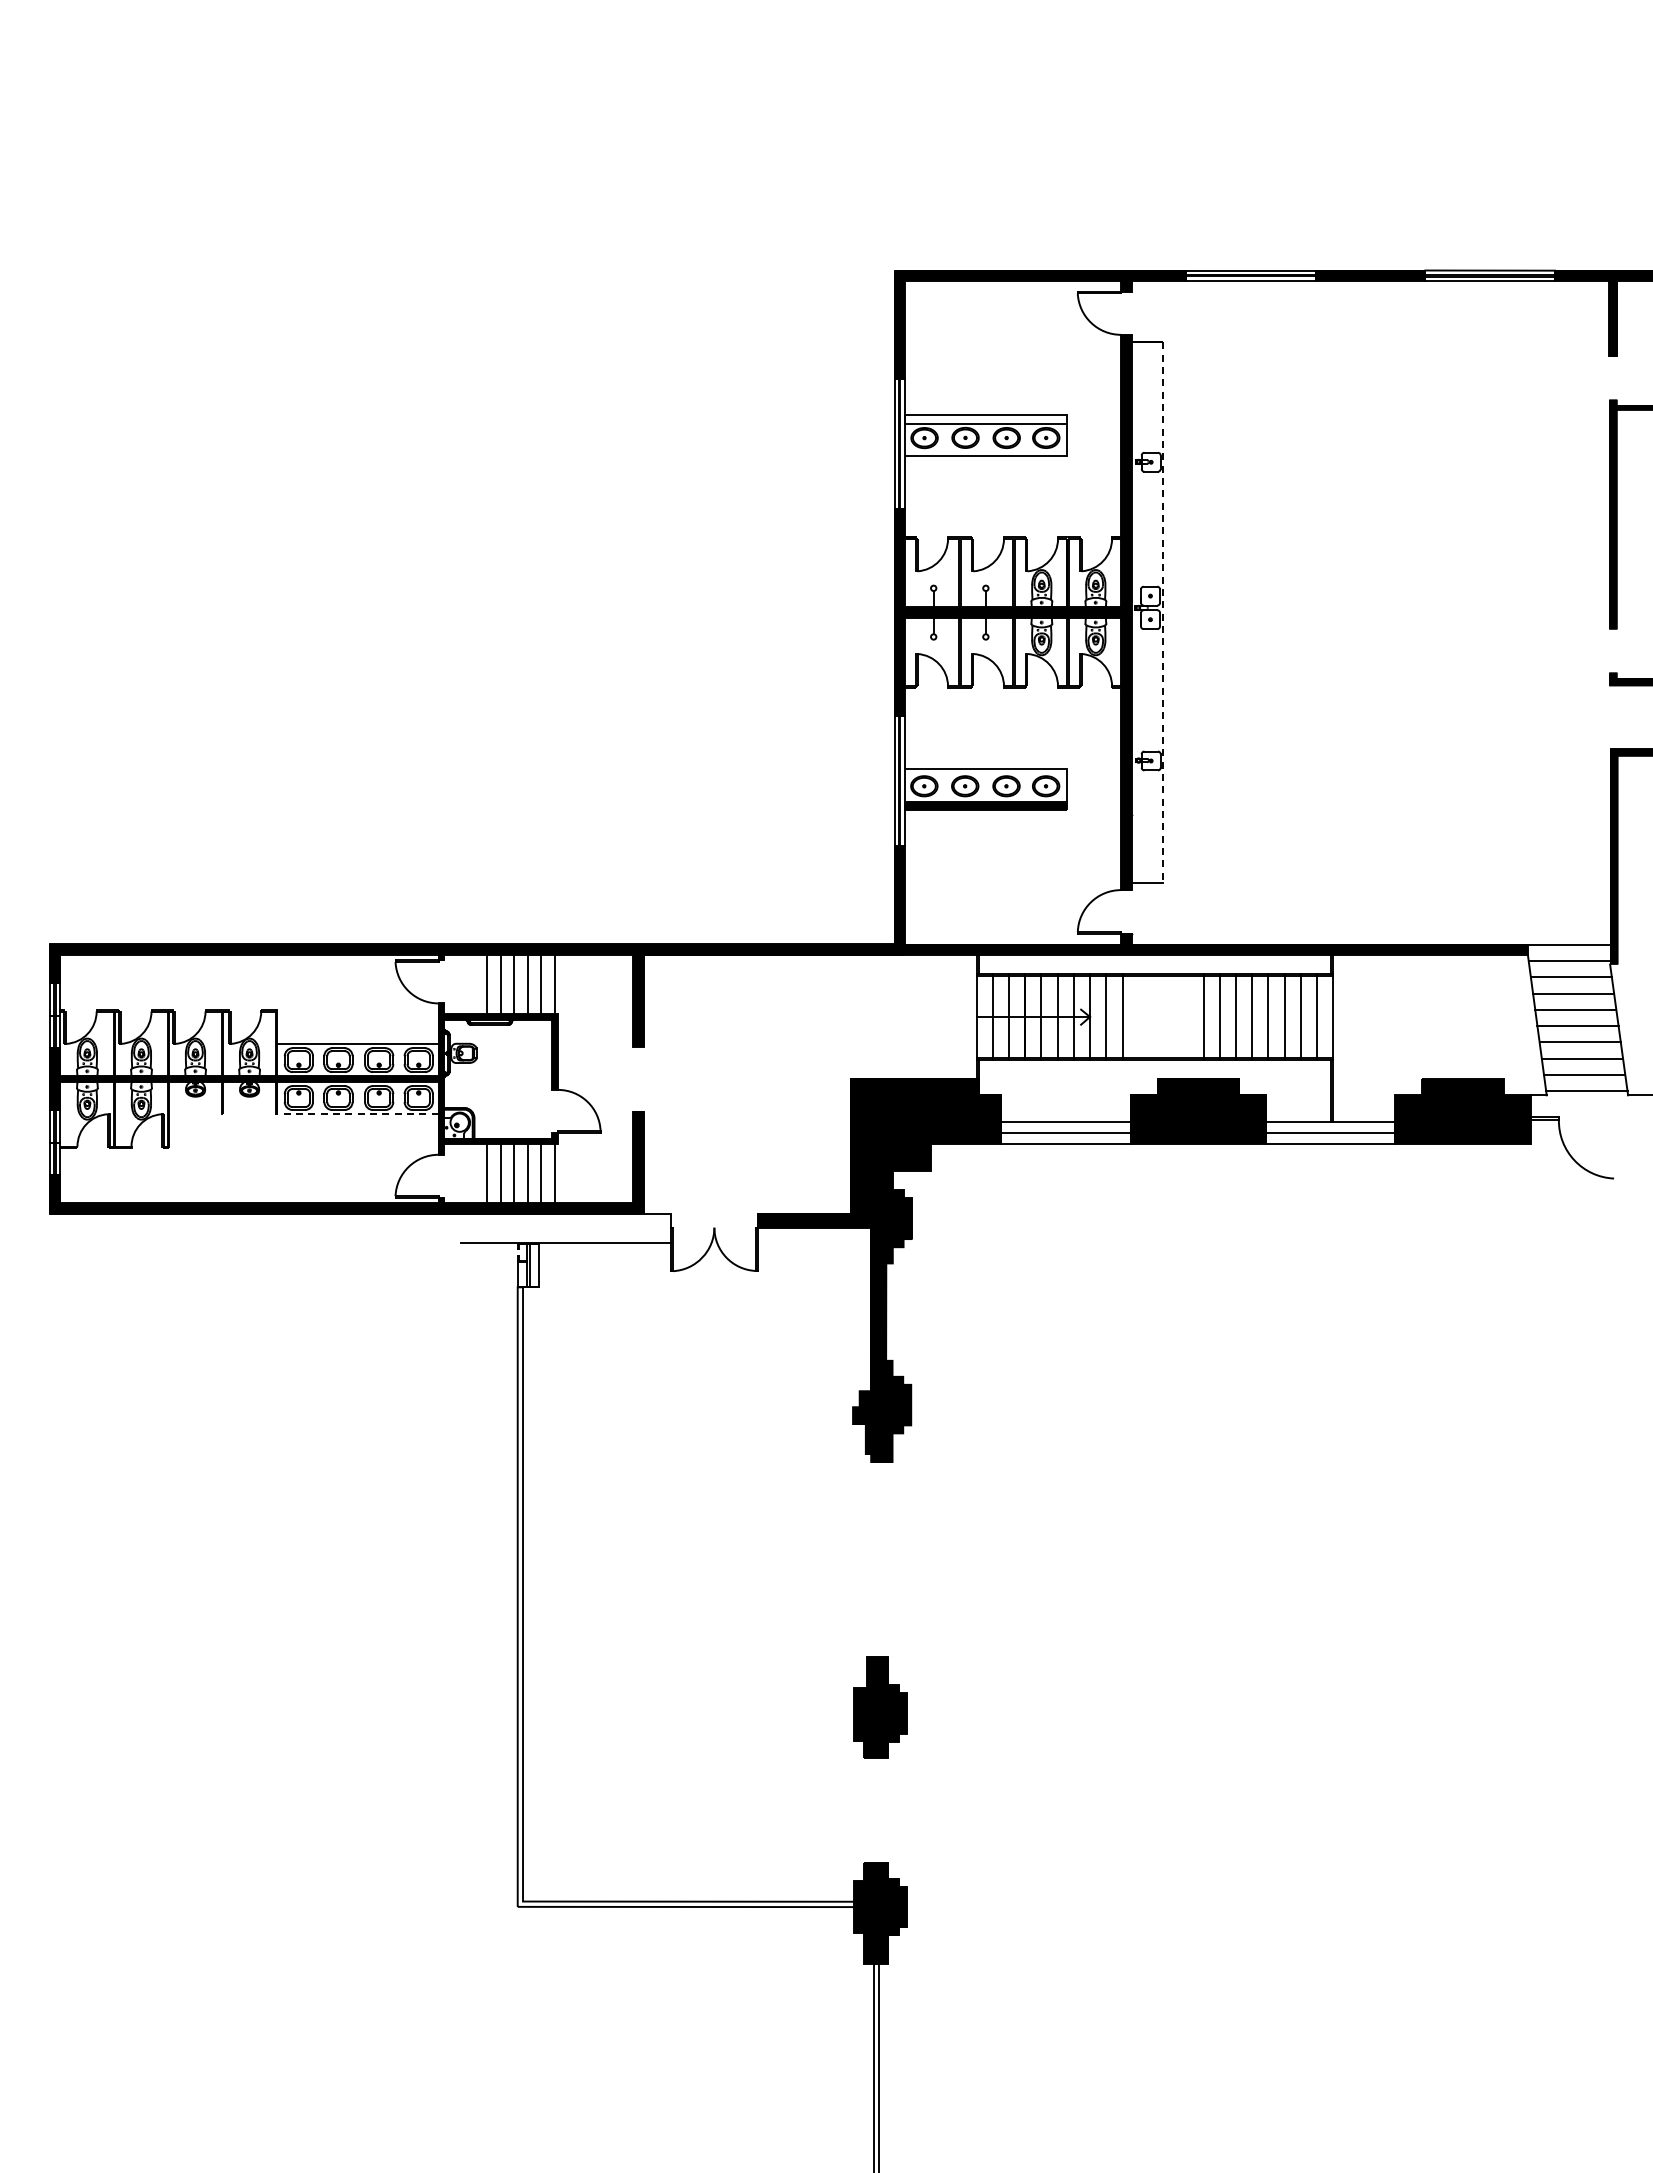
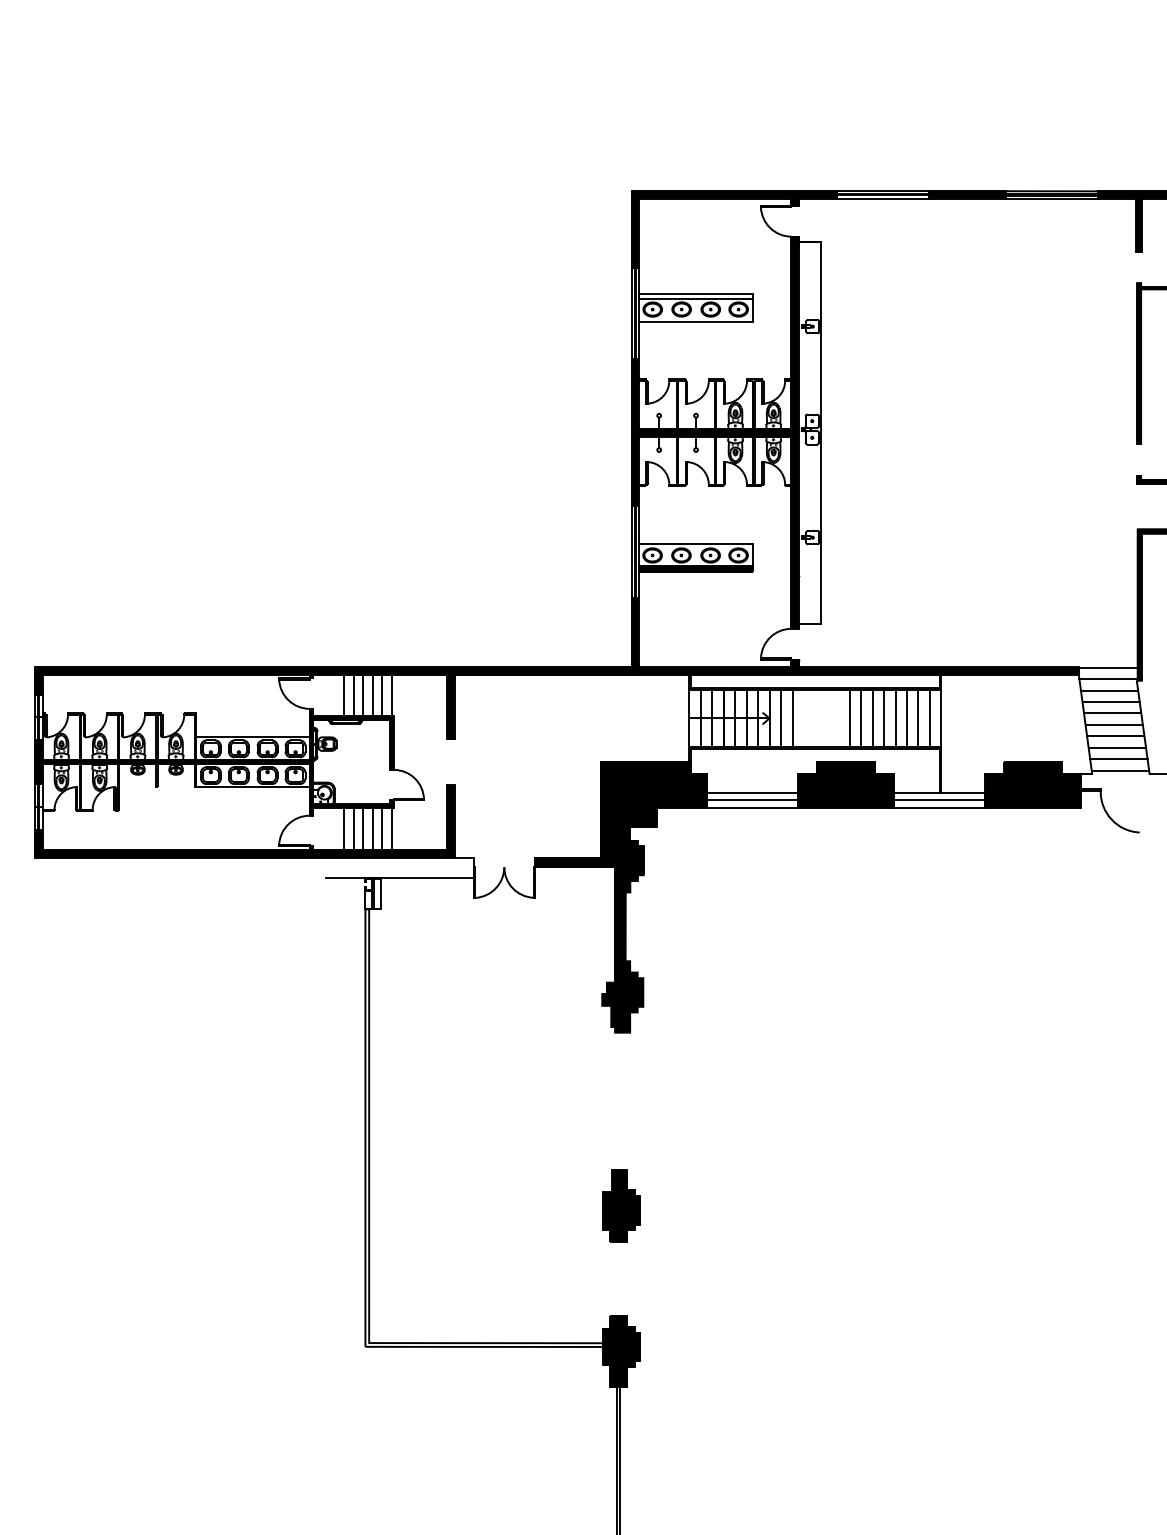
line: (1163, 613) -> (821, 433), dashed -> solid
line: (356, 1114) -> (251, 787), dashed -> solid

